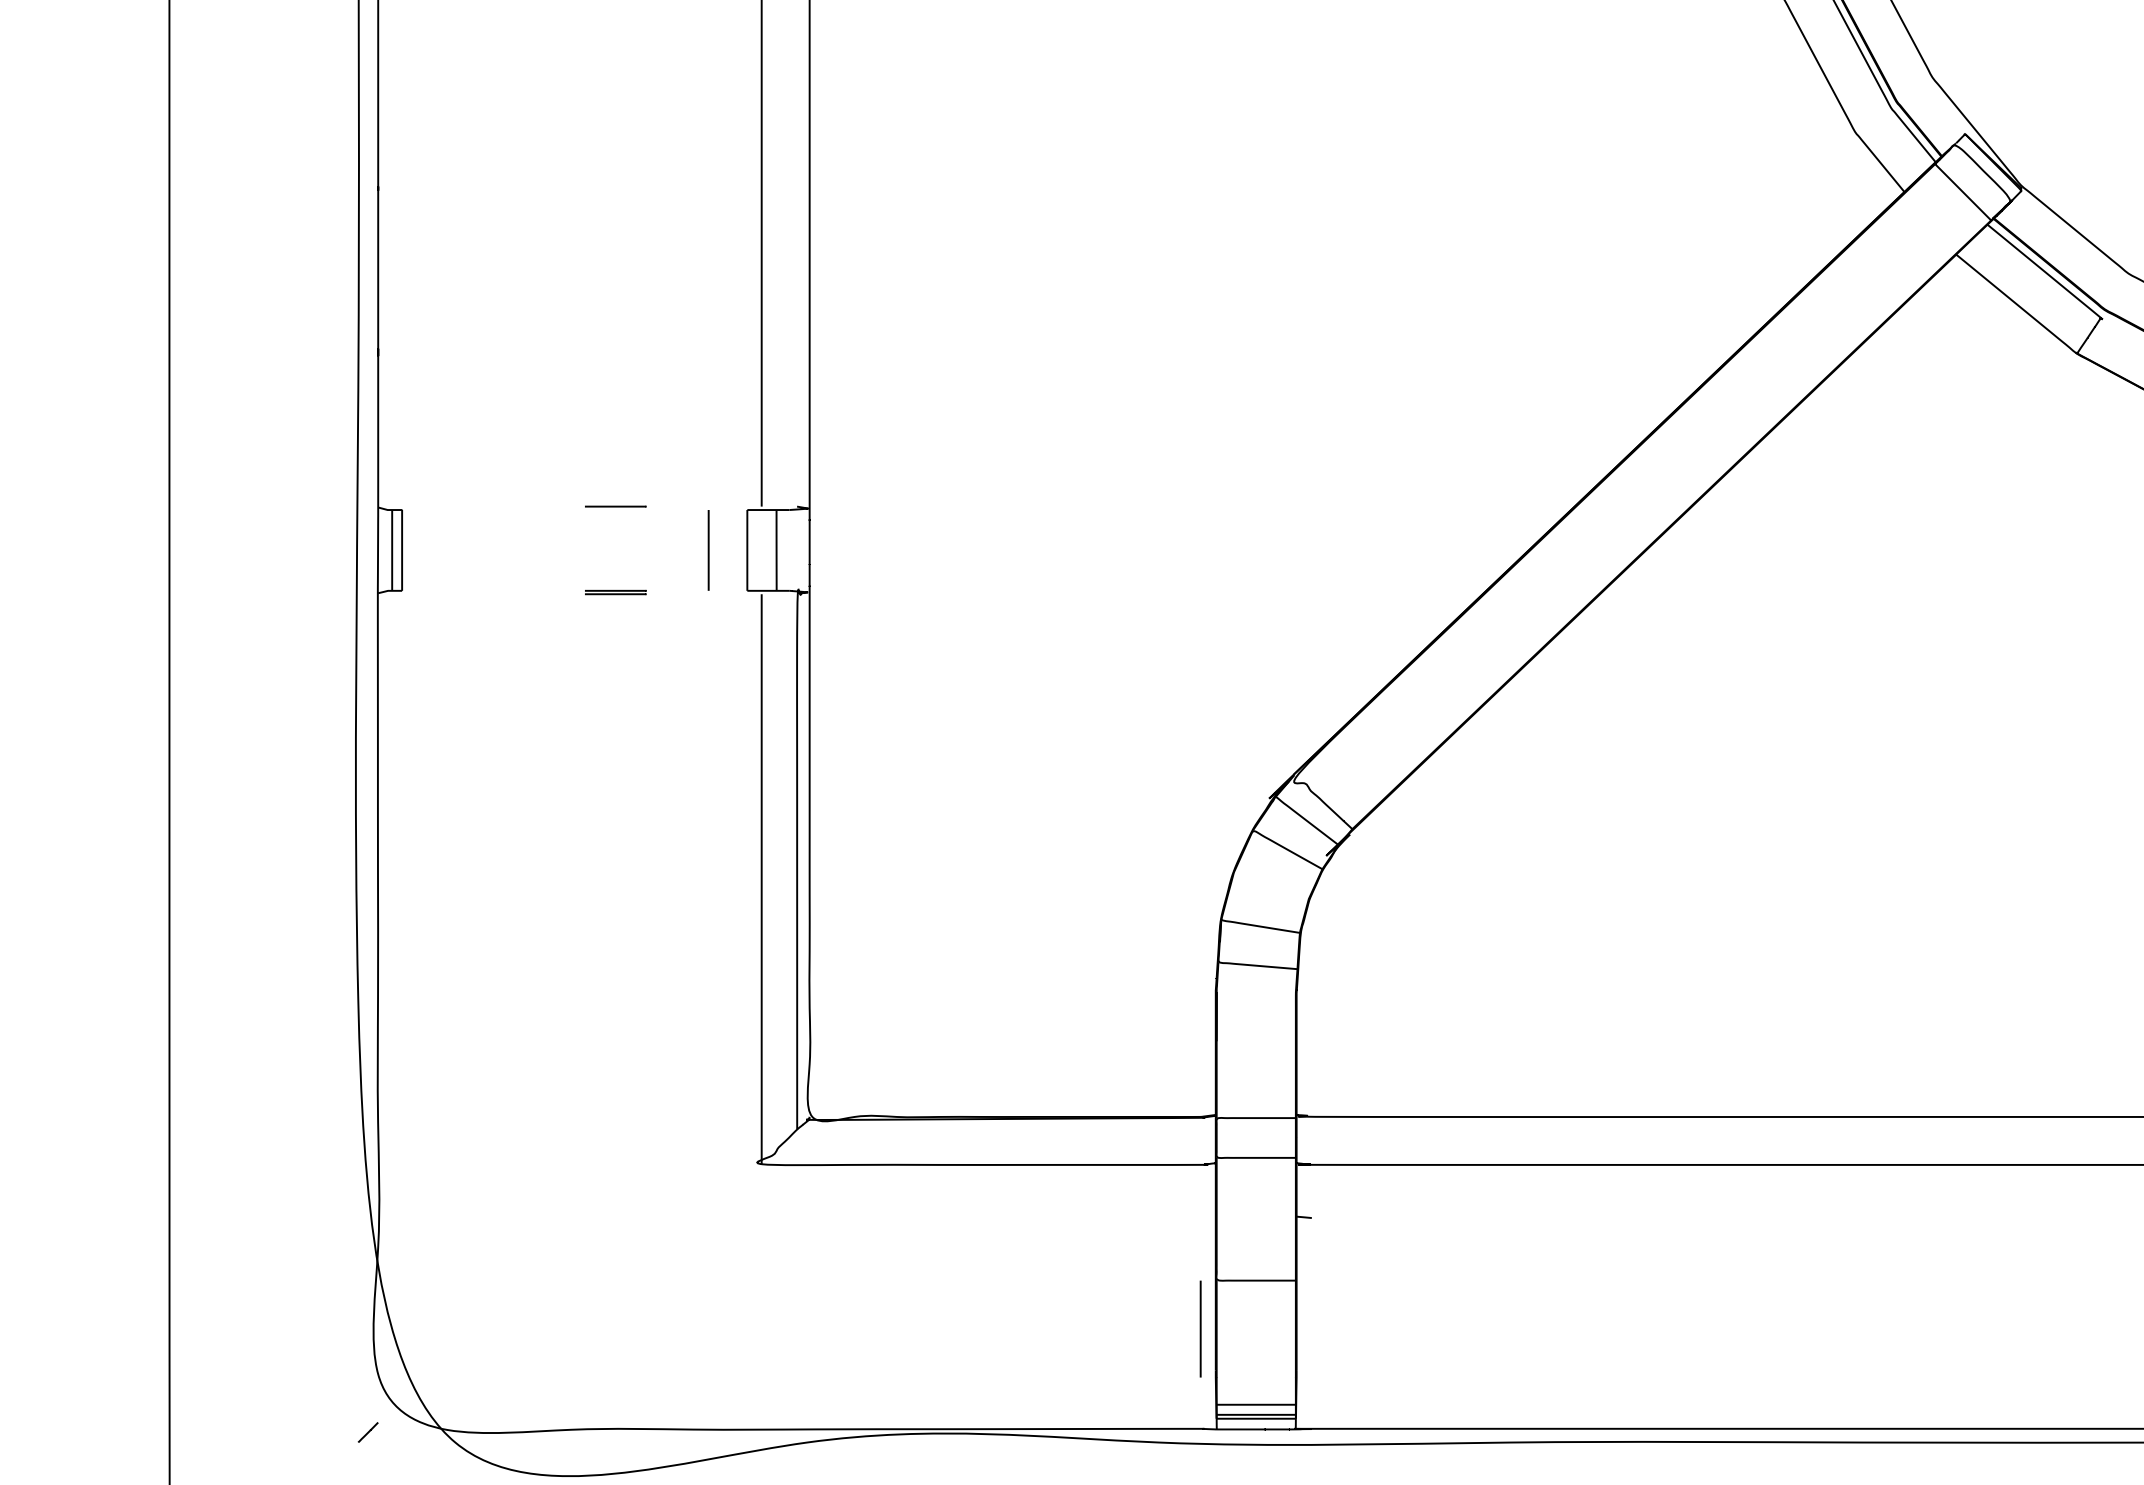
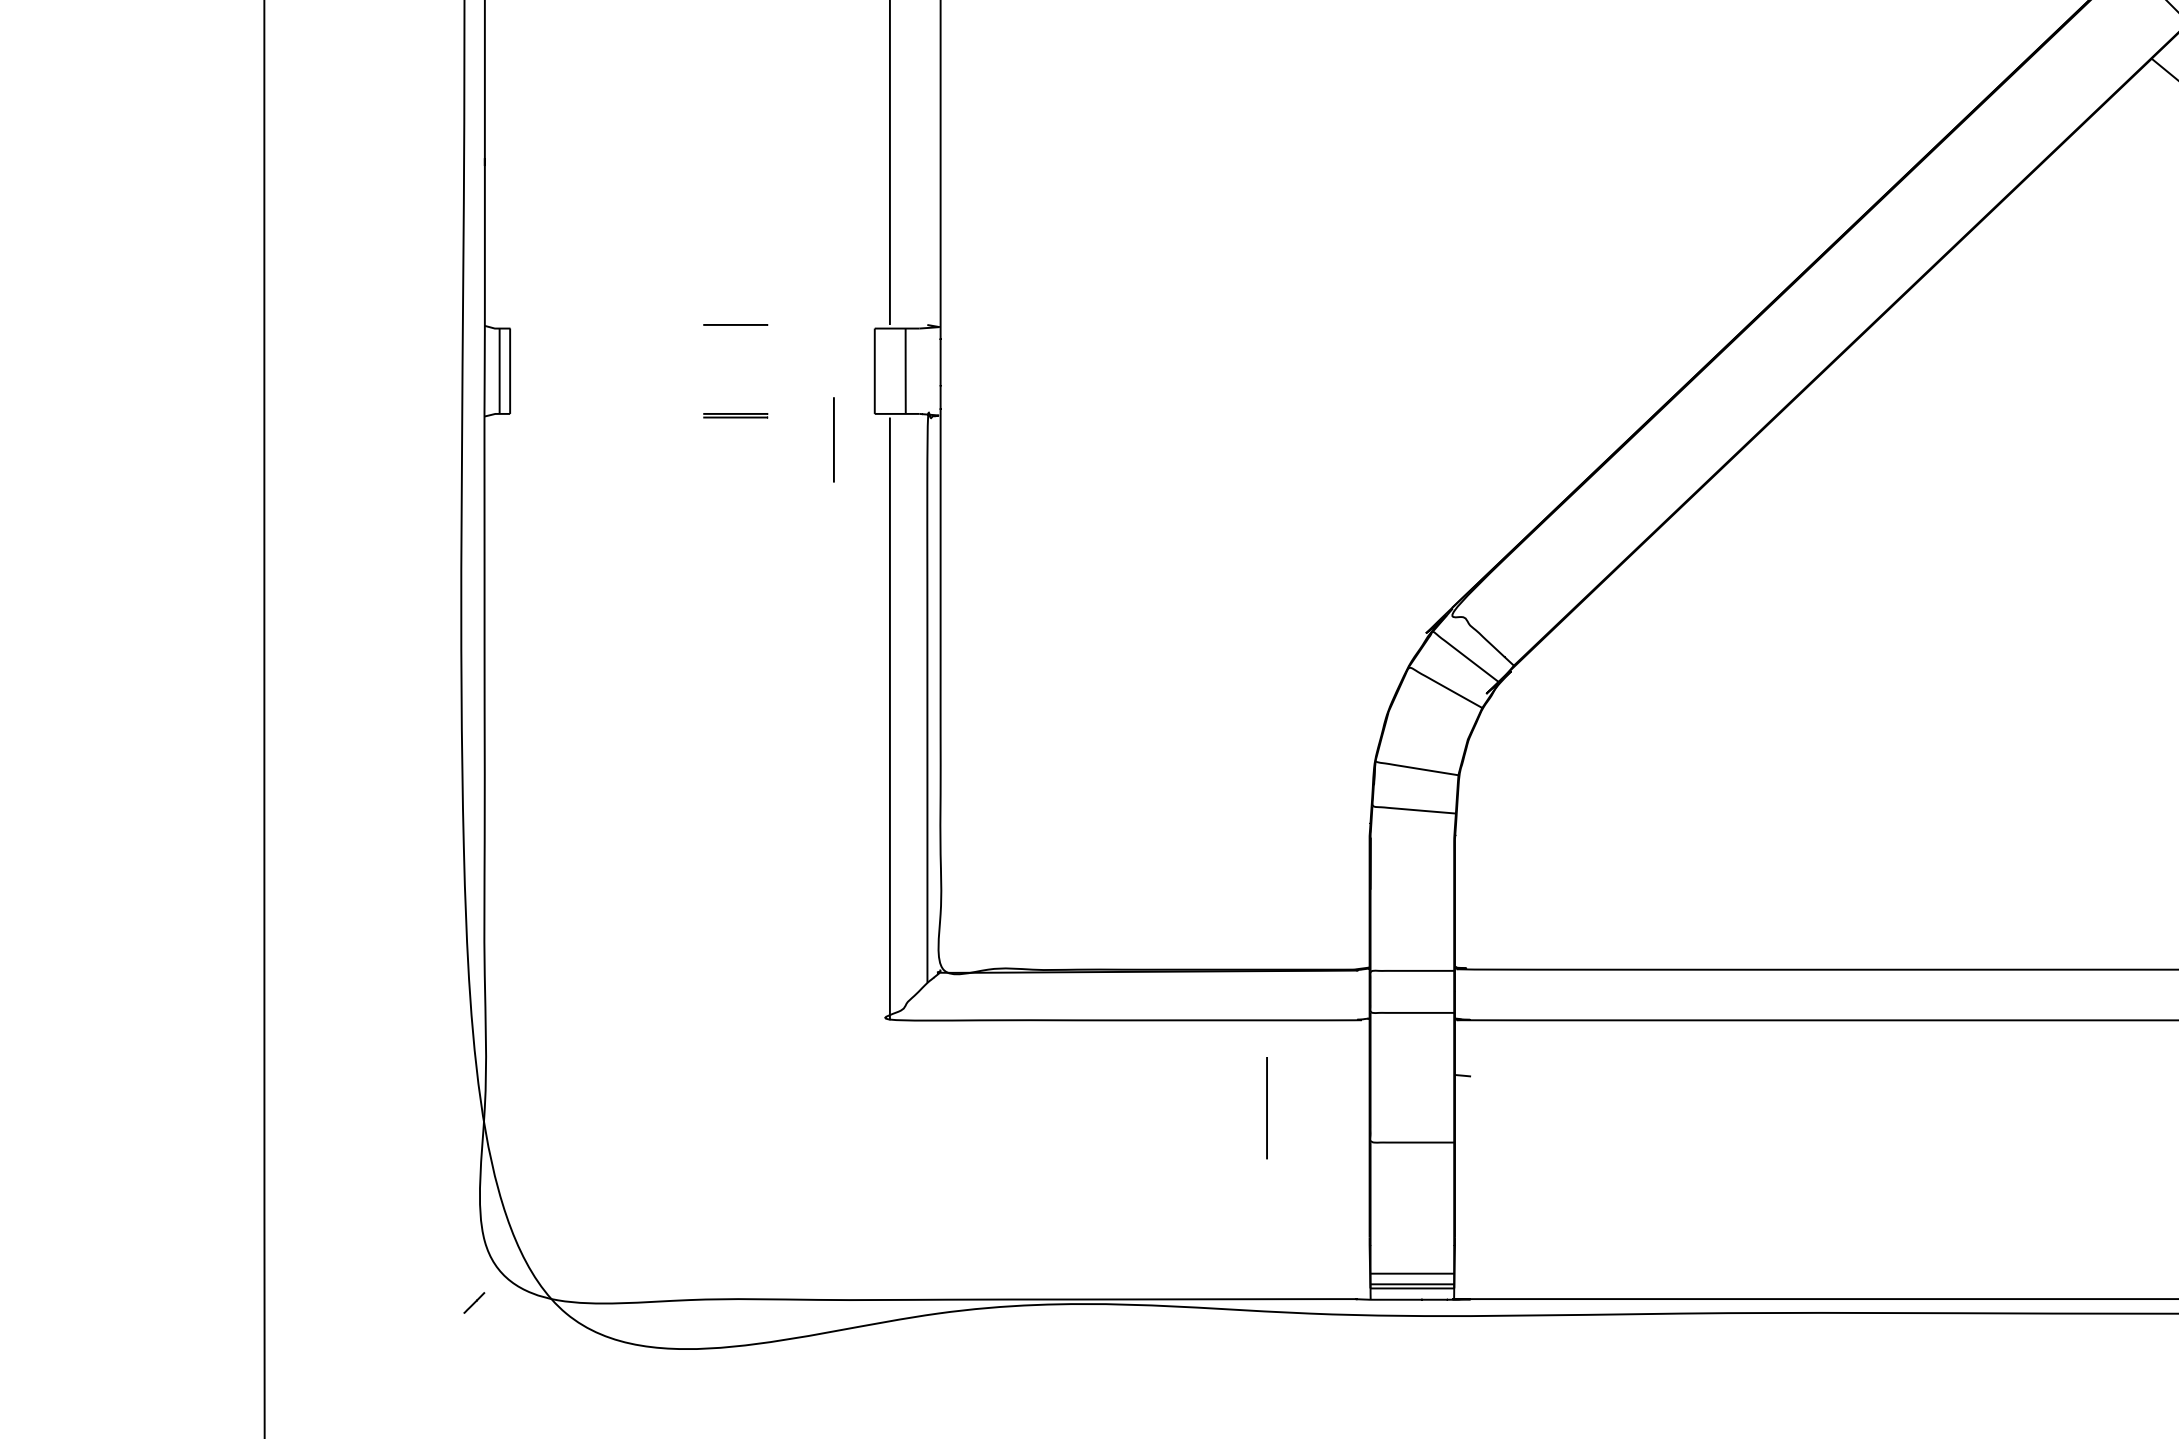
line: (708, 550) -> (833, 439), moved
line: (1200, 1328) -> (1266, 1107), moved

